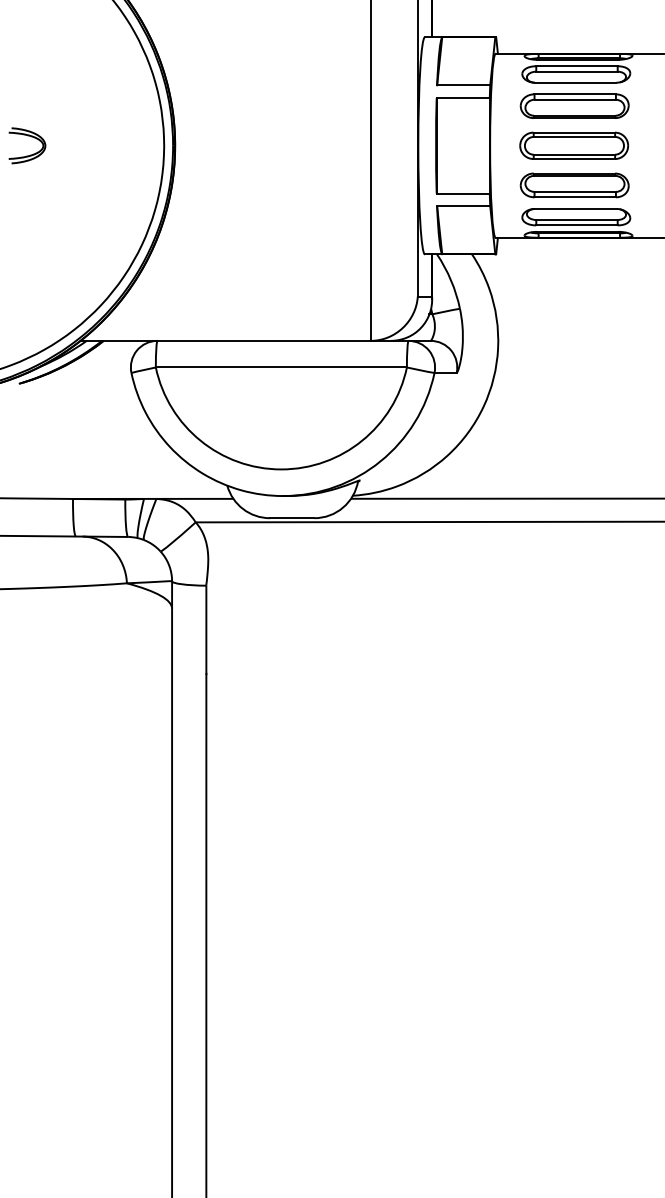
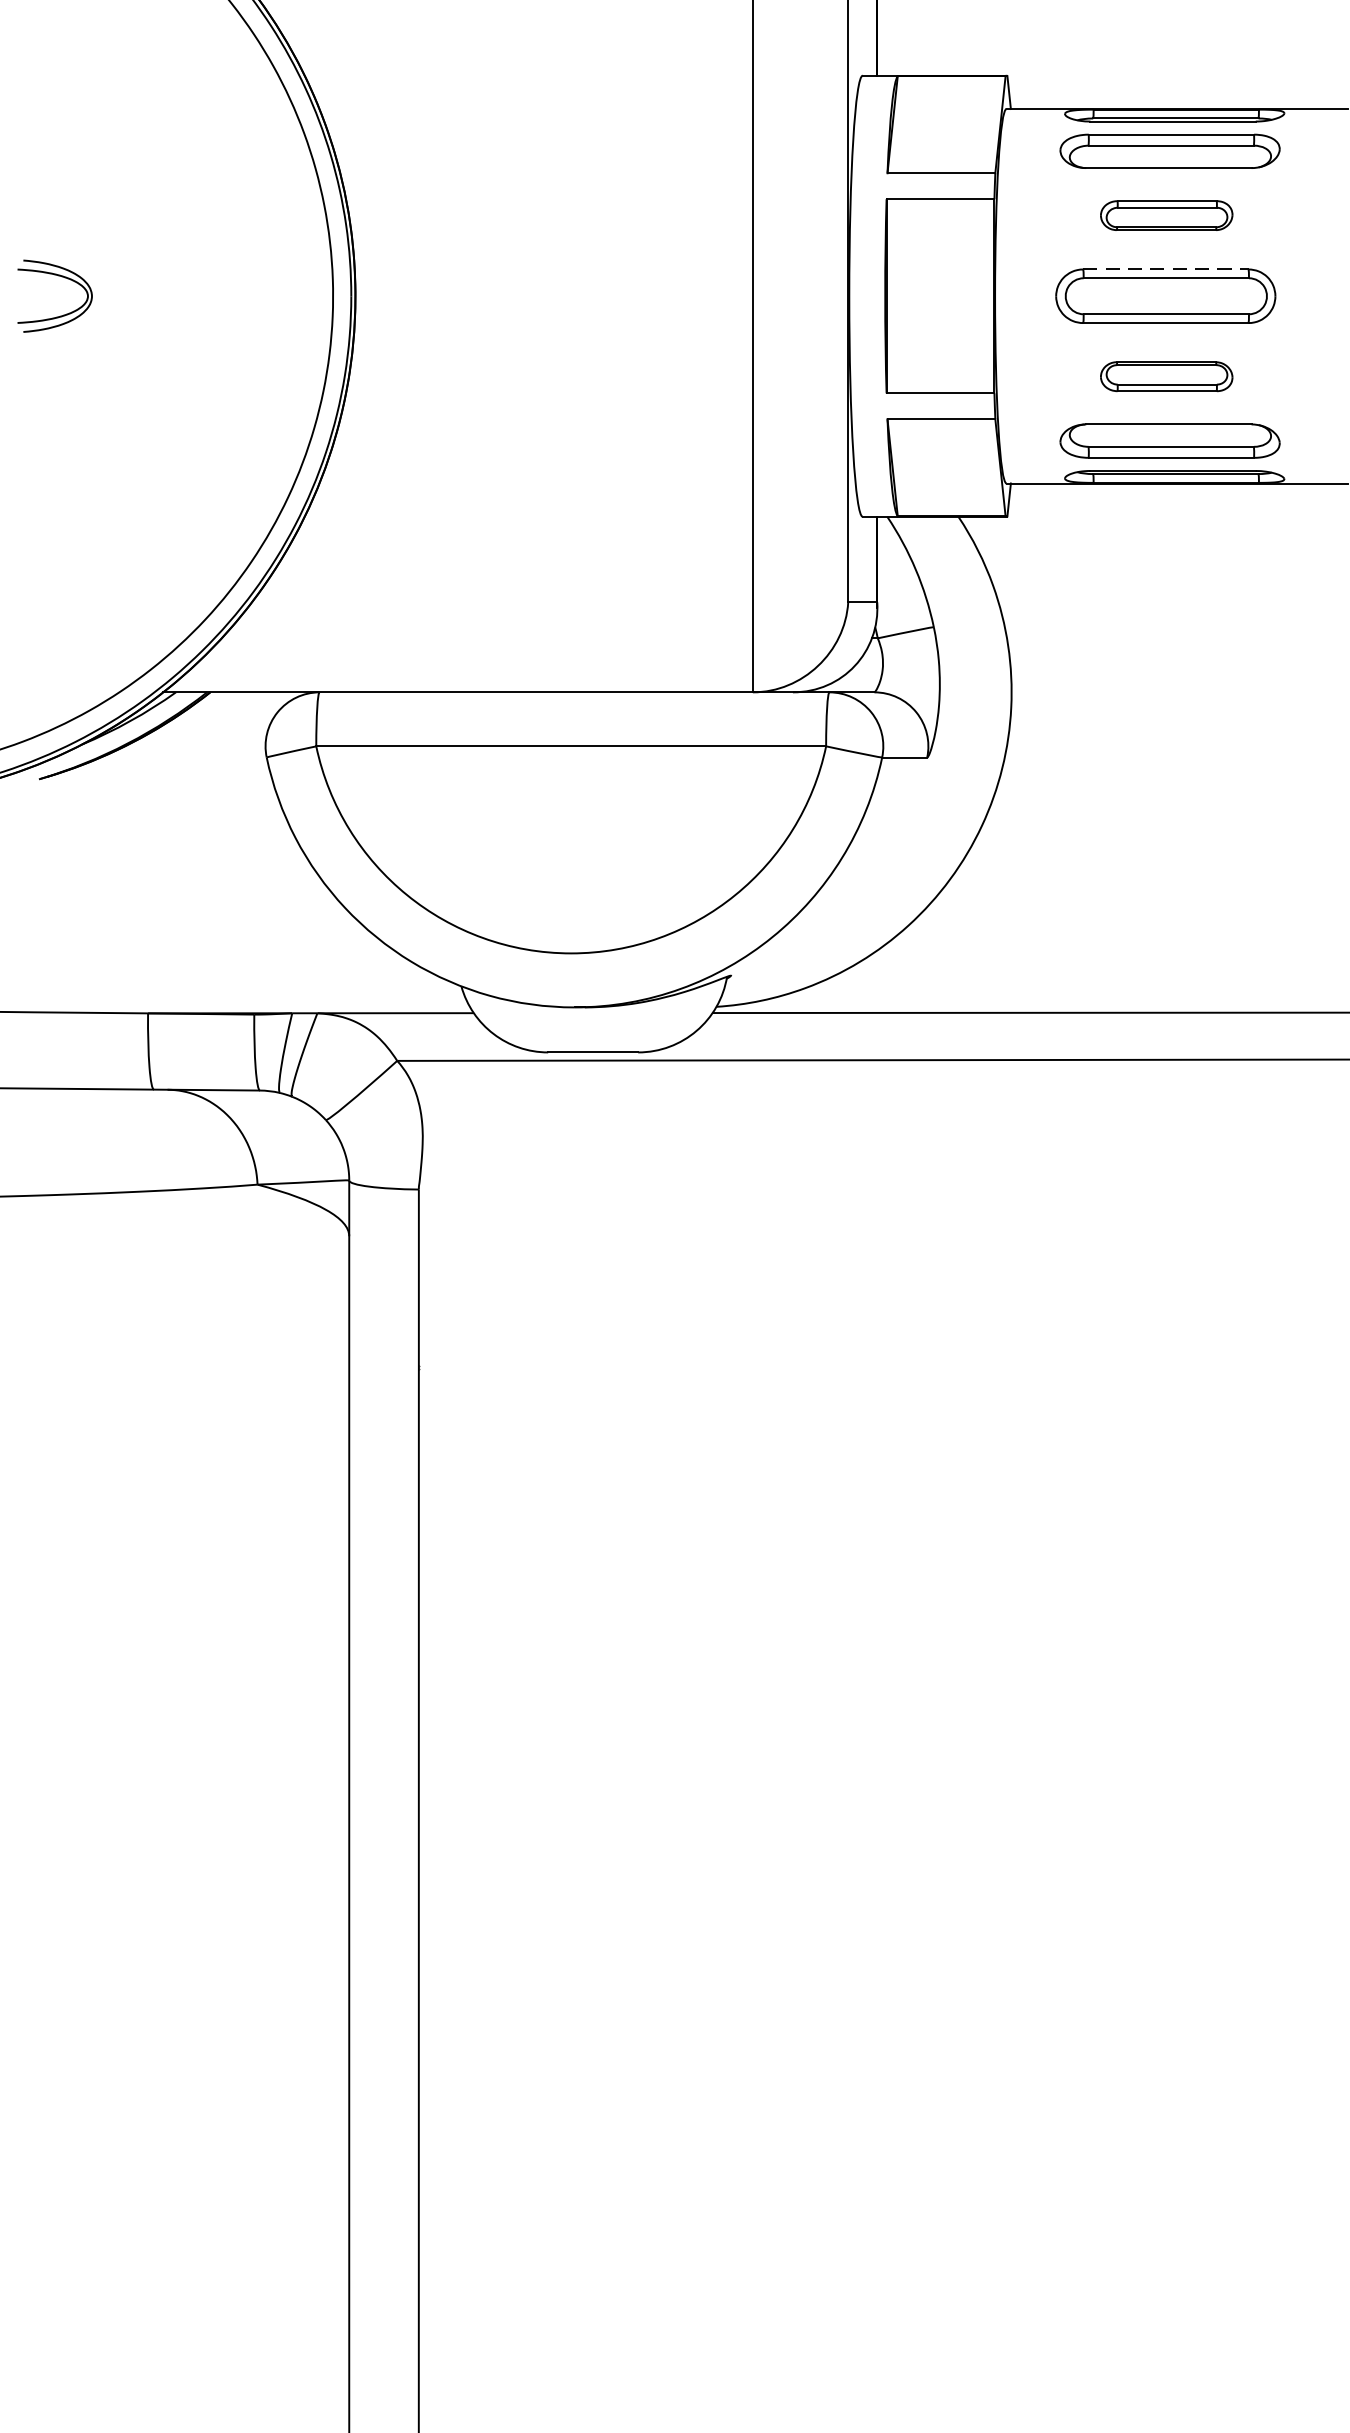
part: (574, 105) -> (1166, 214), size x0.6
line: (574, 132) -> (1166, 269), solid -> dashed
part: (574, 185) -> (1166, 376), size x0.6

